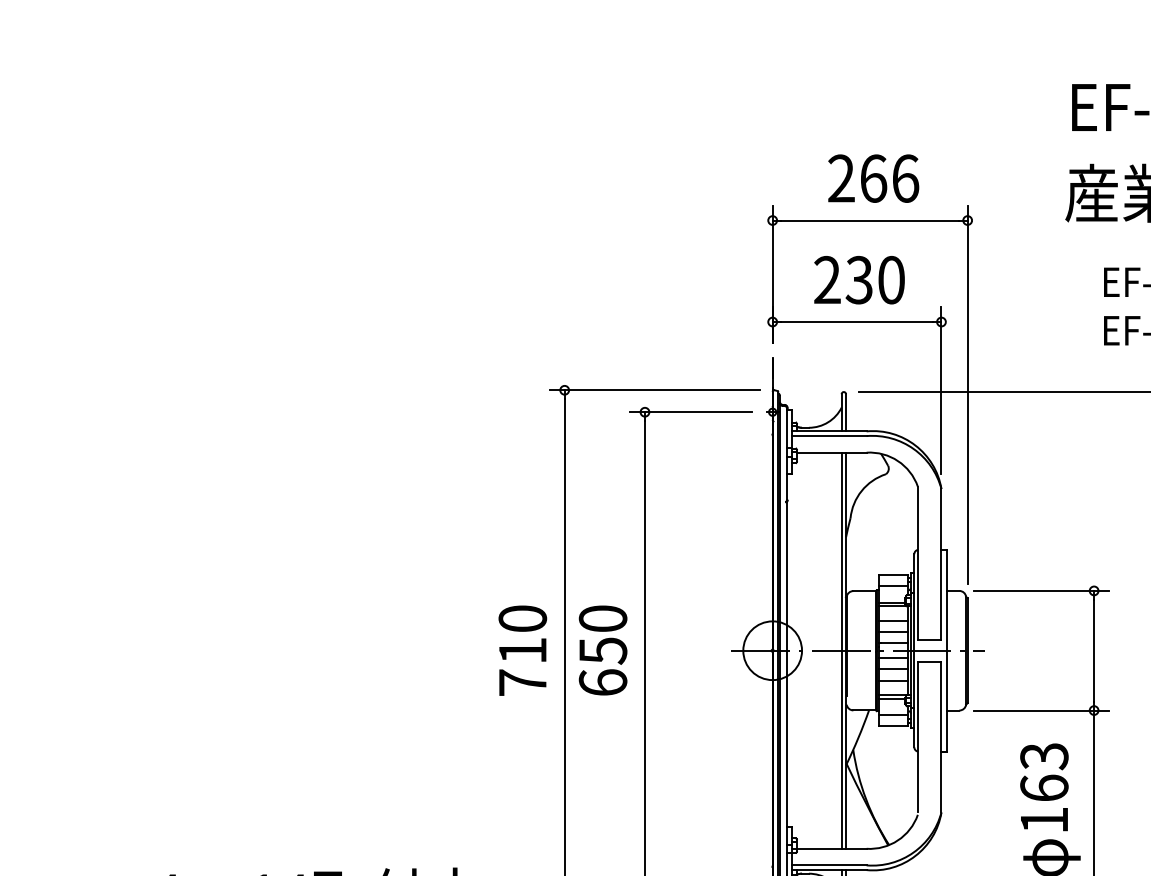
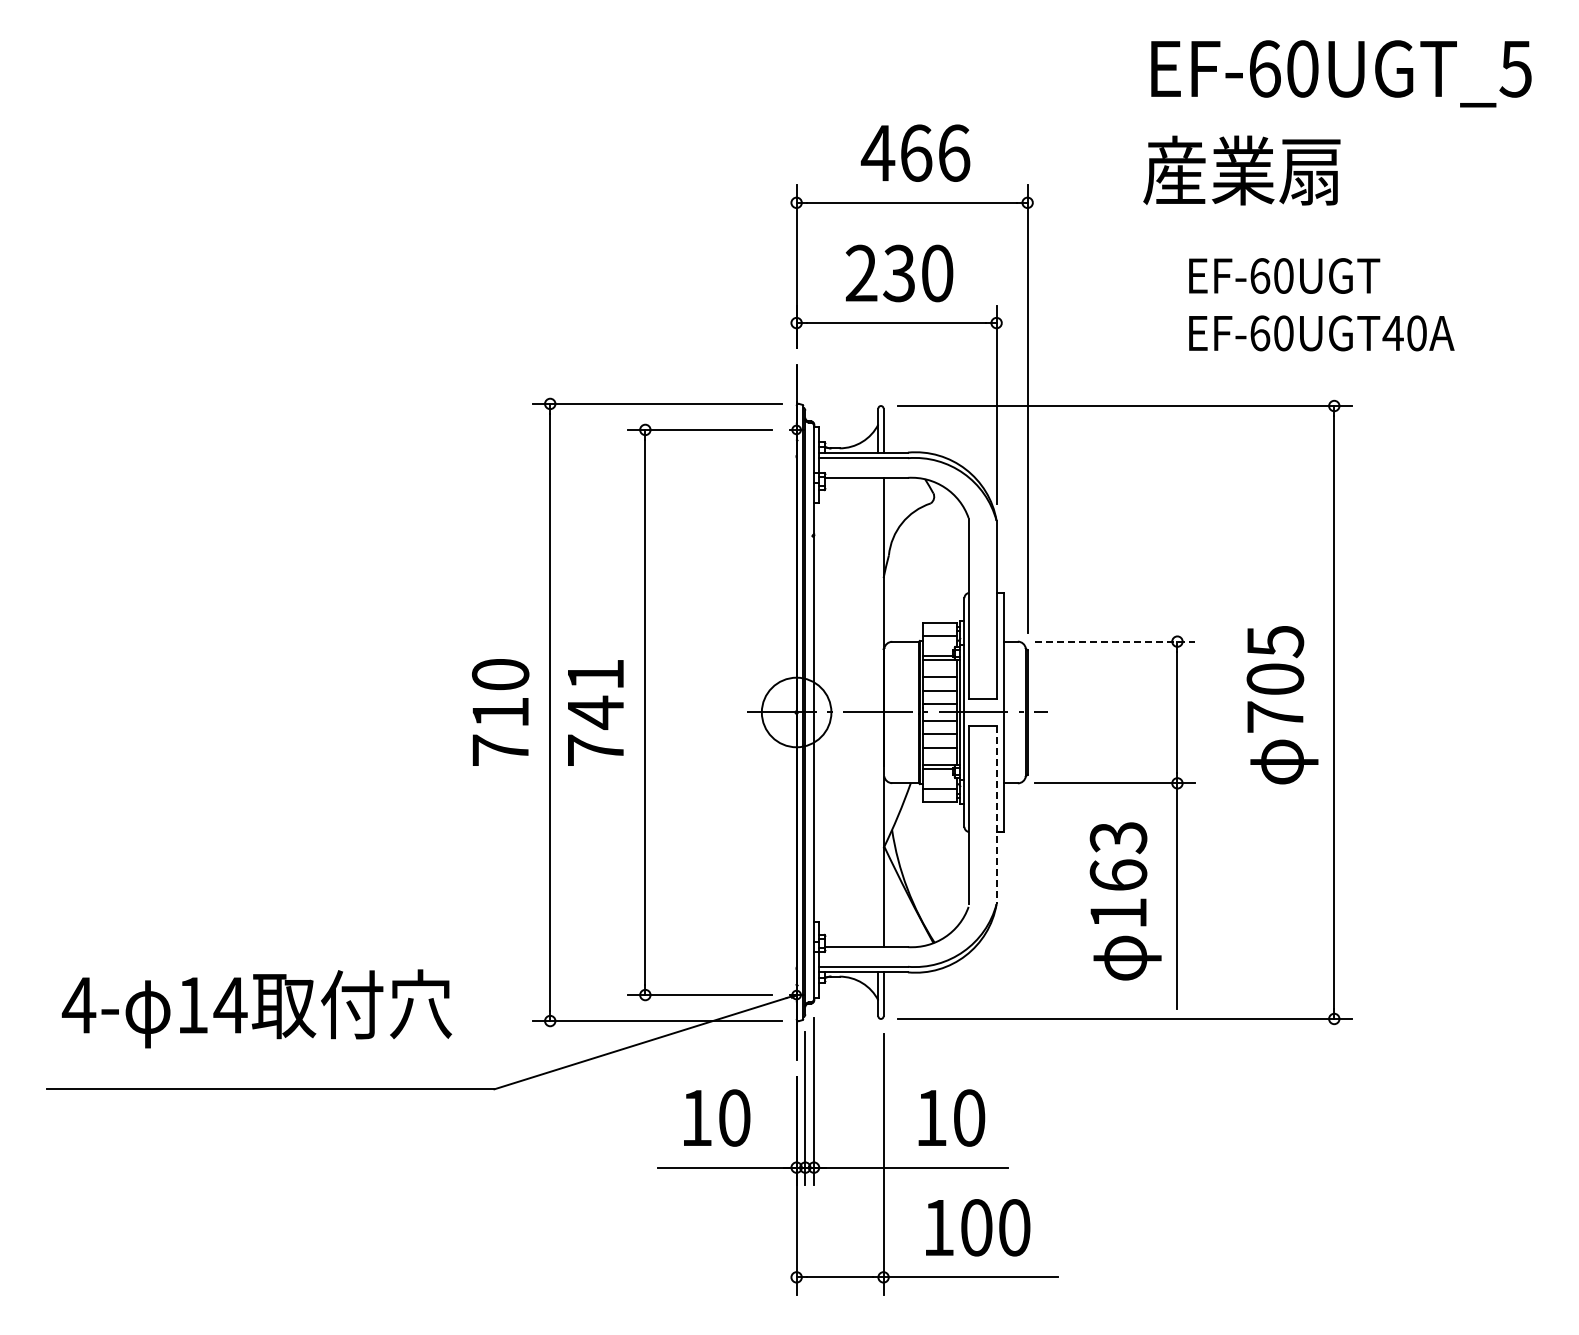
text: (840, 178) -> (877, 152), 266 -> 466
line: (1041, 590) -> (1115, 641), solid -> dashed
text: (602, 650) -> (595, 712), 650 -> 741
line: (841, 650) -> (878, 712), removed
line: (941, 737) -> (996, 815), solid -> dashed

